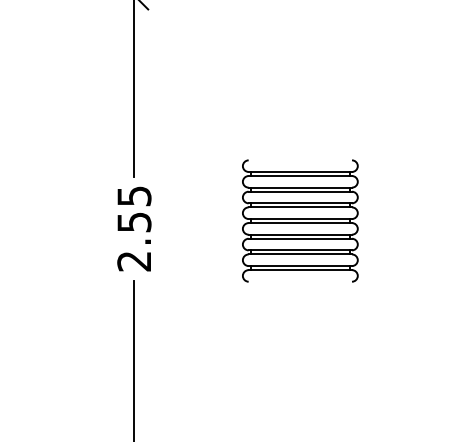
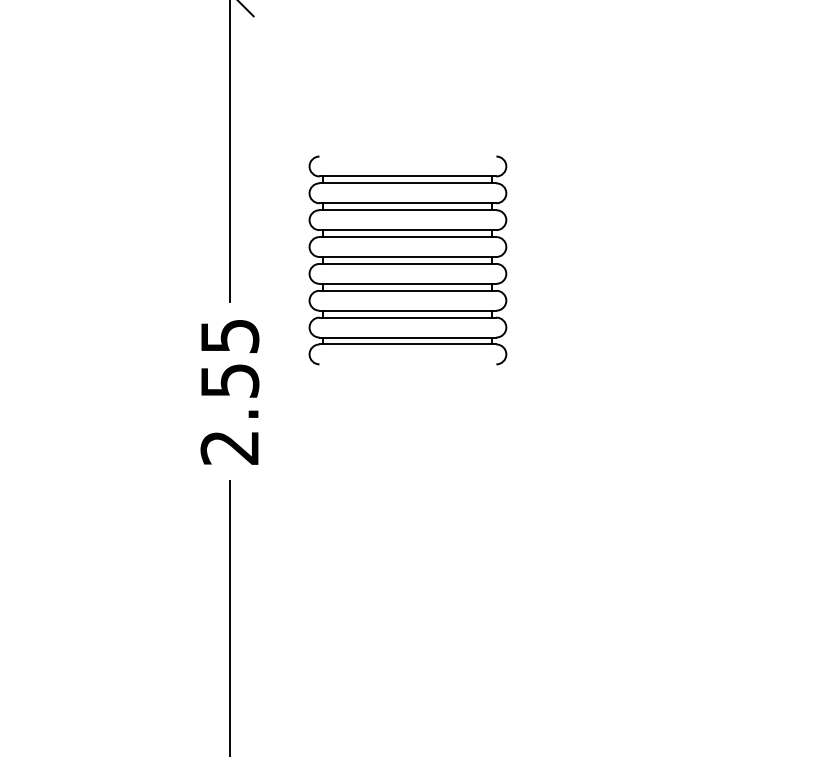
part: (300, 220) -> (408, 259), moved

